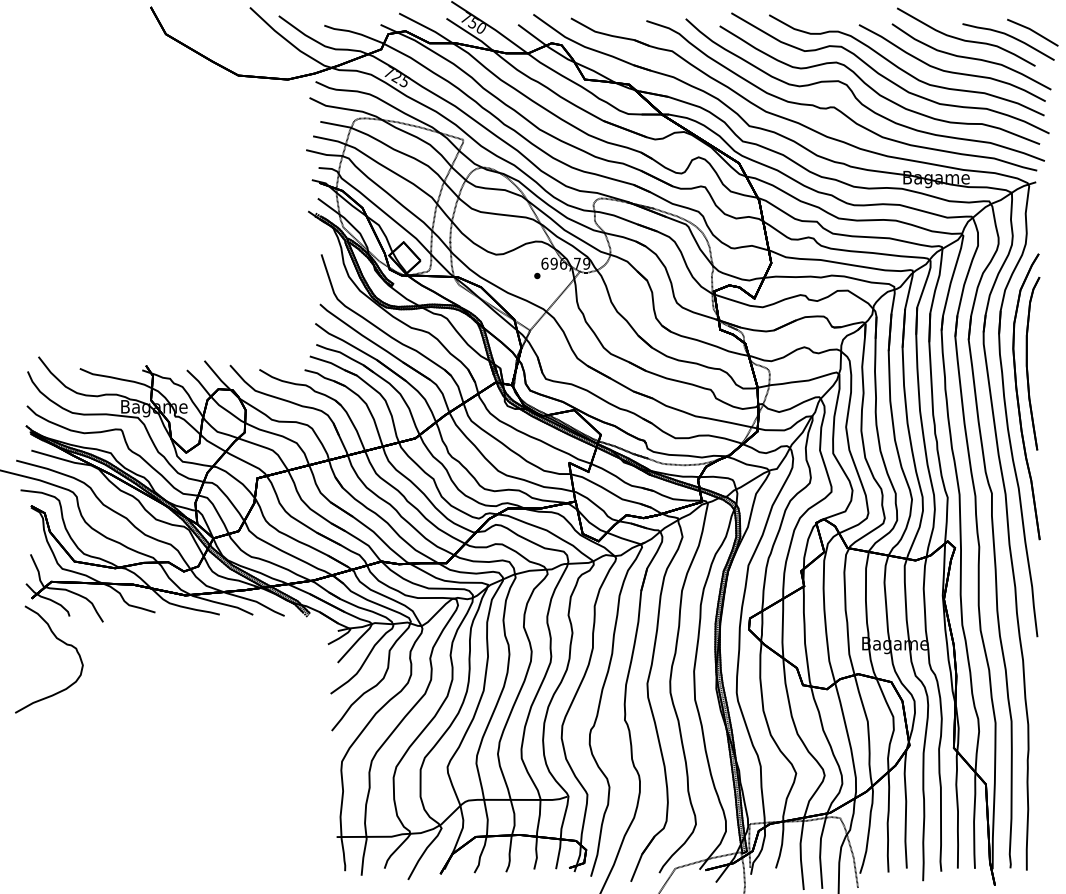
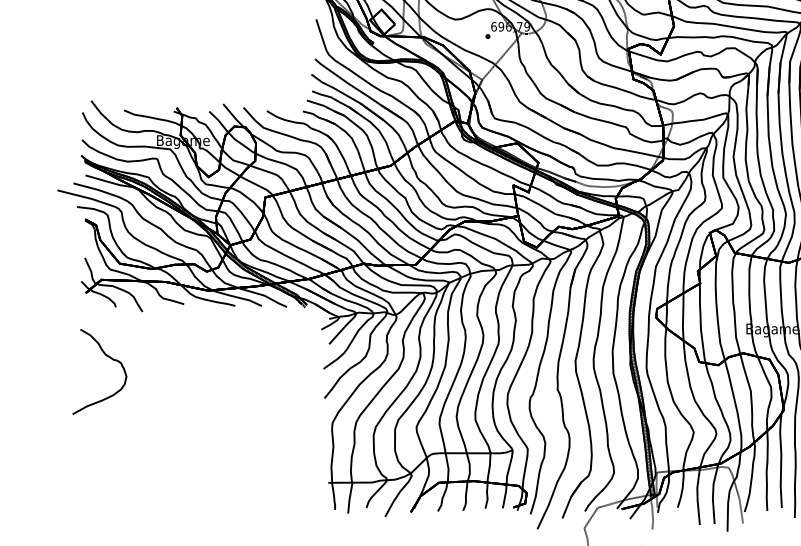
part: (58, 640) -> (107, 356), moved

